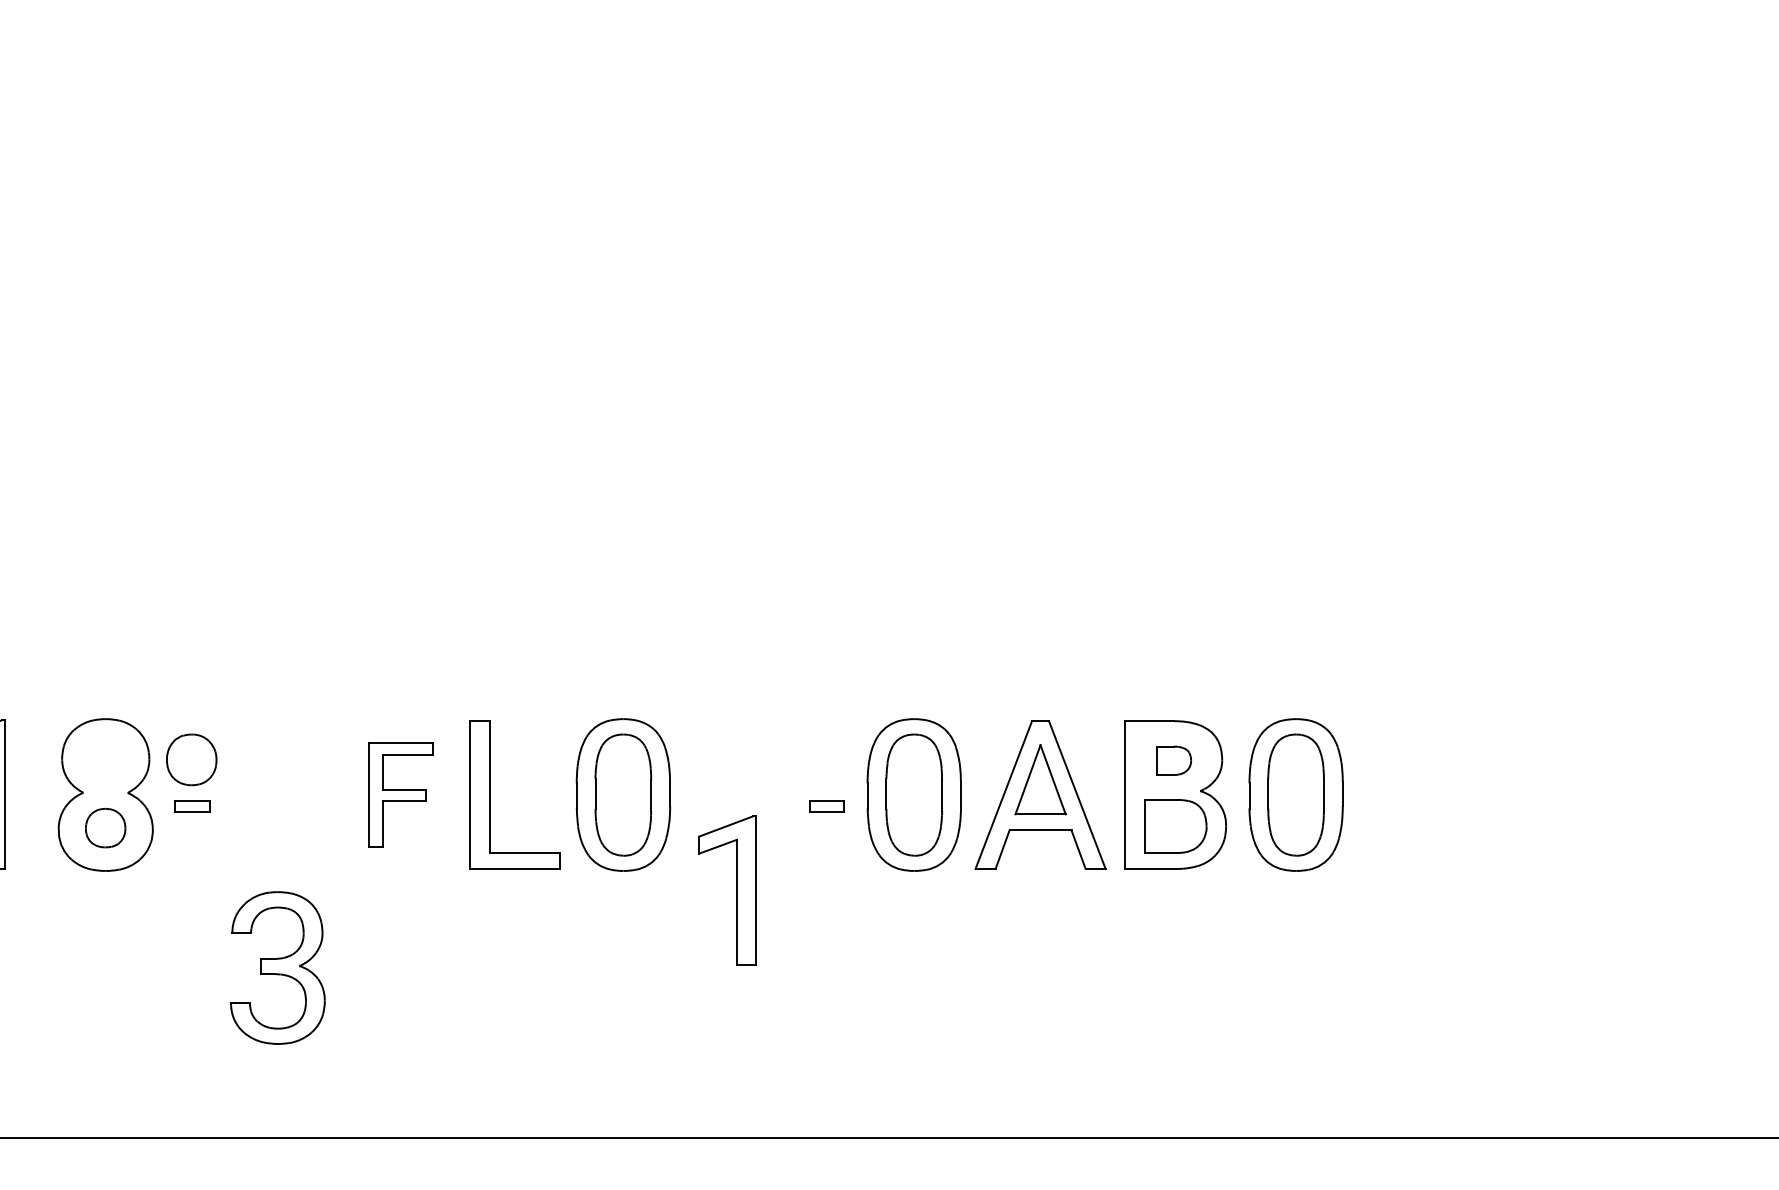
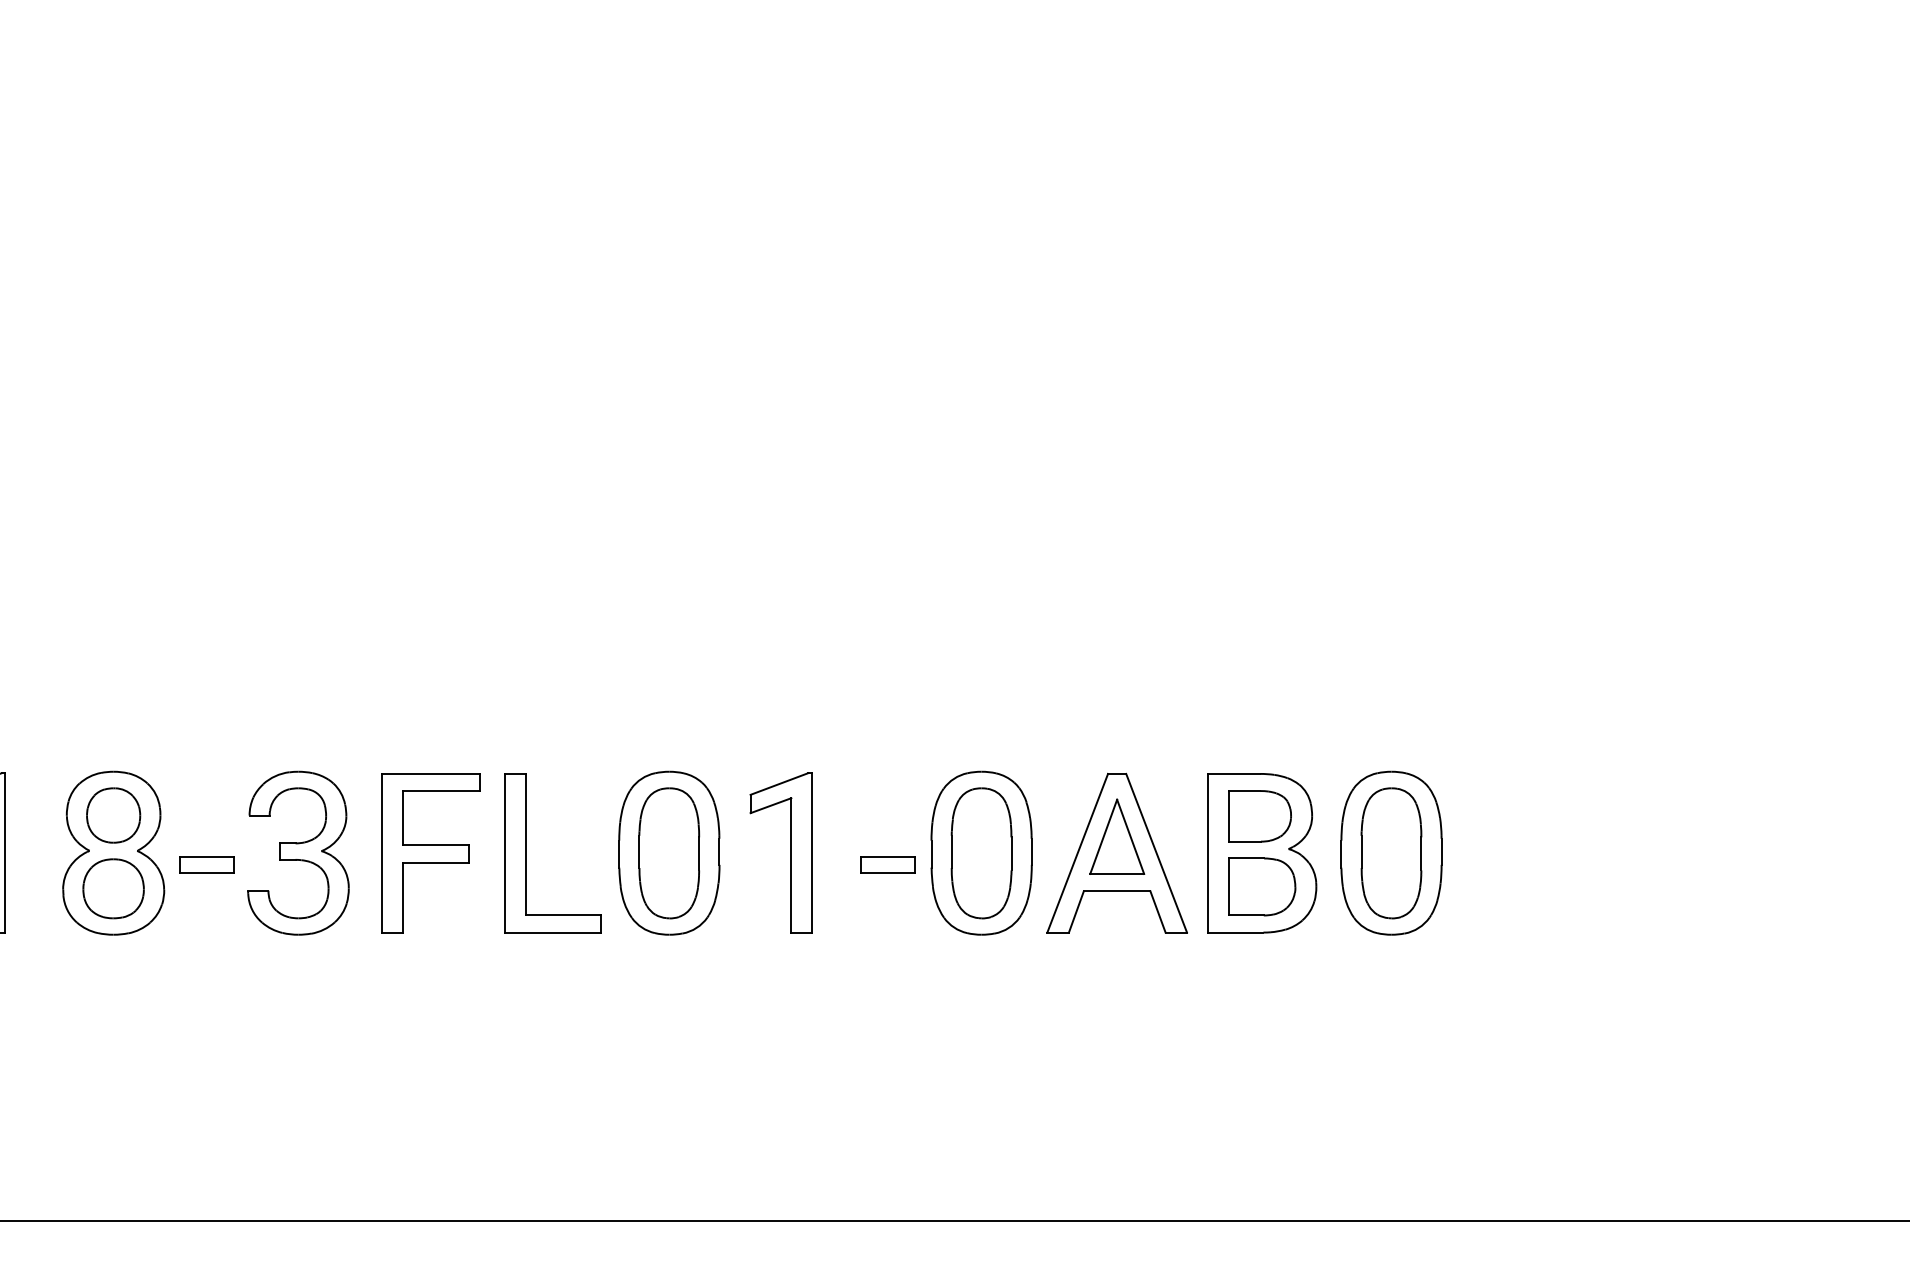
part: (191, 759) -> (113, 815), moved
part: (1173, 760) -> (1259, 816), size x1.67
part: (400, 794) -> (430, 852), size x1.43
part: (192, 806) -> (206, 865), size x1.43
part: (826, 806) -> (887, 865), size x1.43
part: (105, 827) -> (113, 888), size x1.43
part: (736, 890) -> (790, 852), moved
part: (277, 967) -> (298, 852), moved

